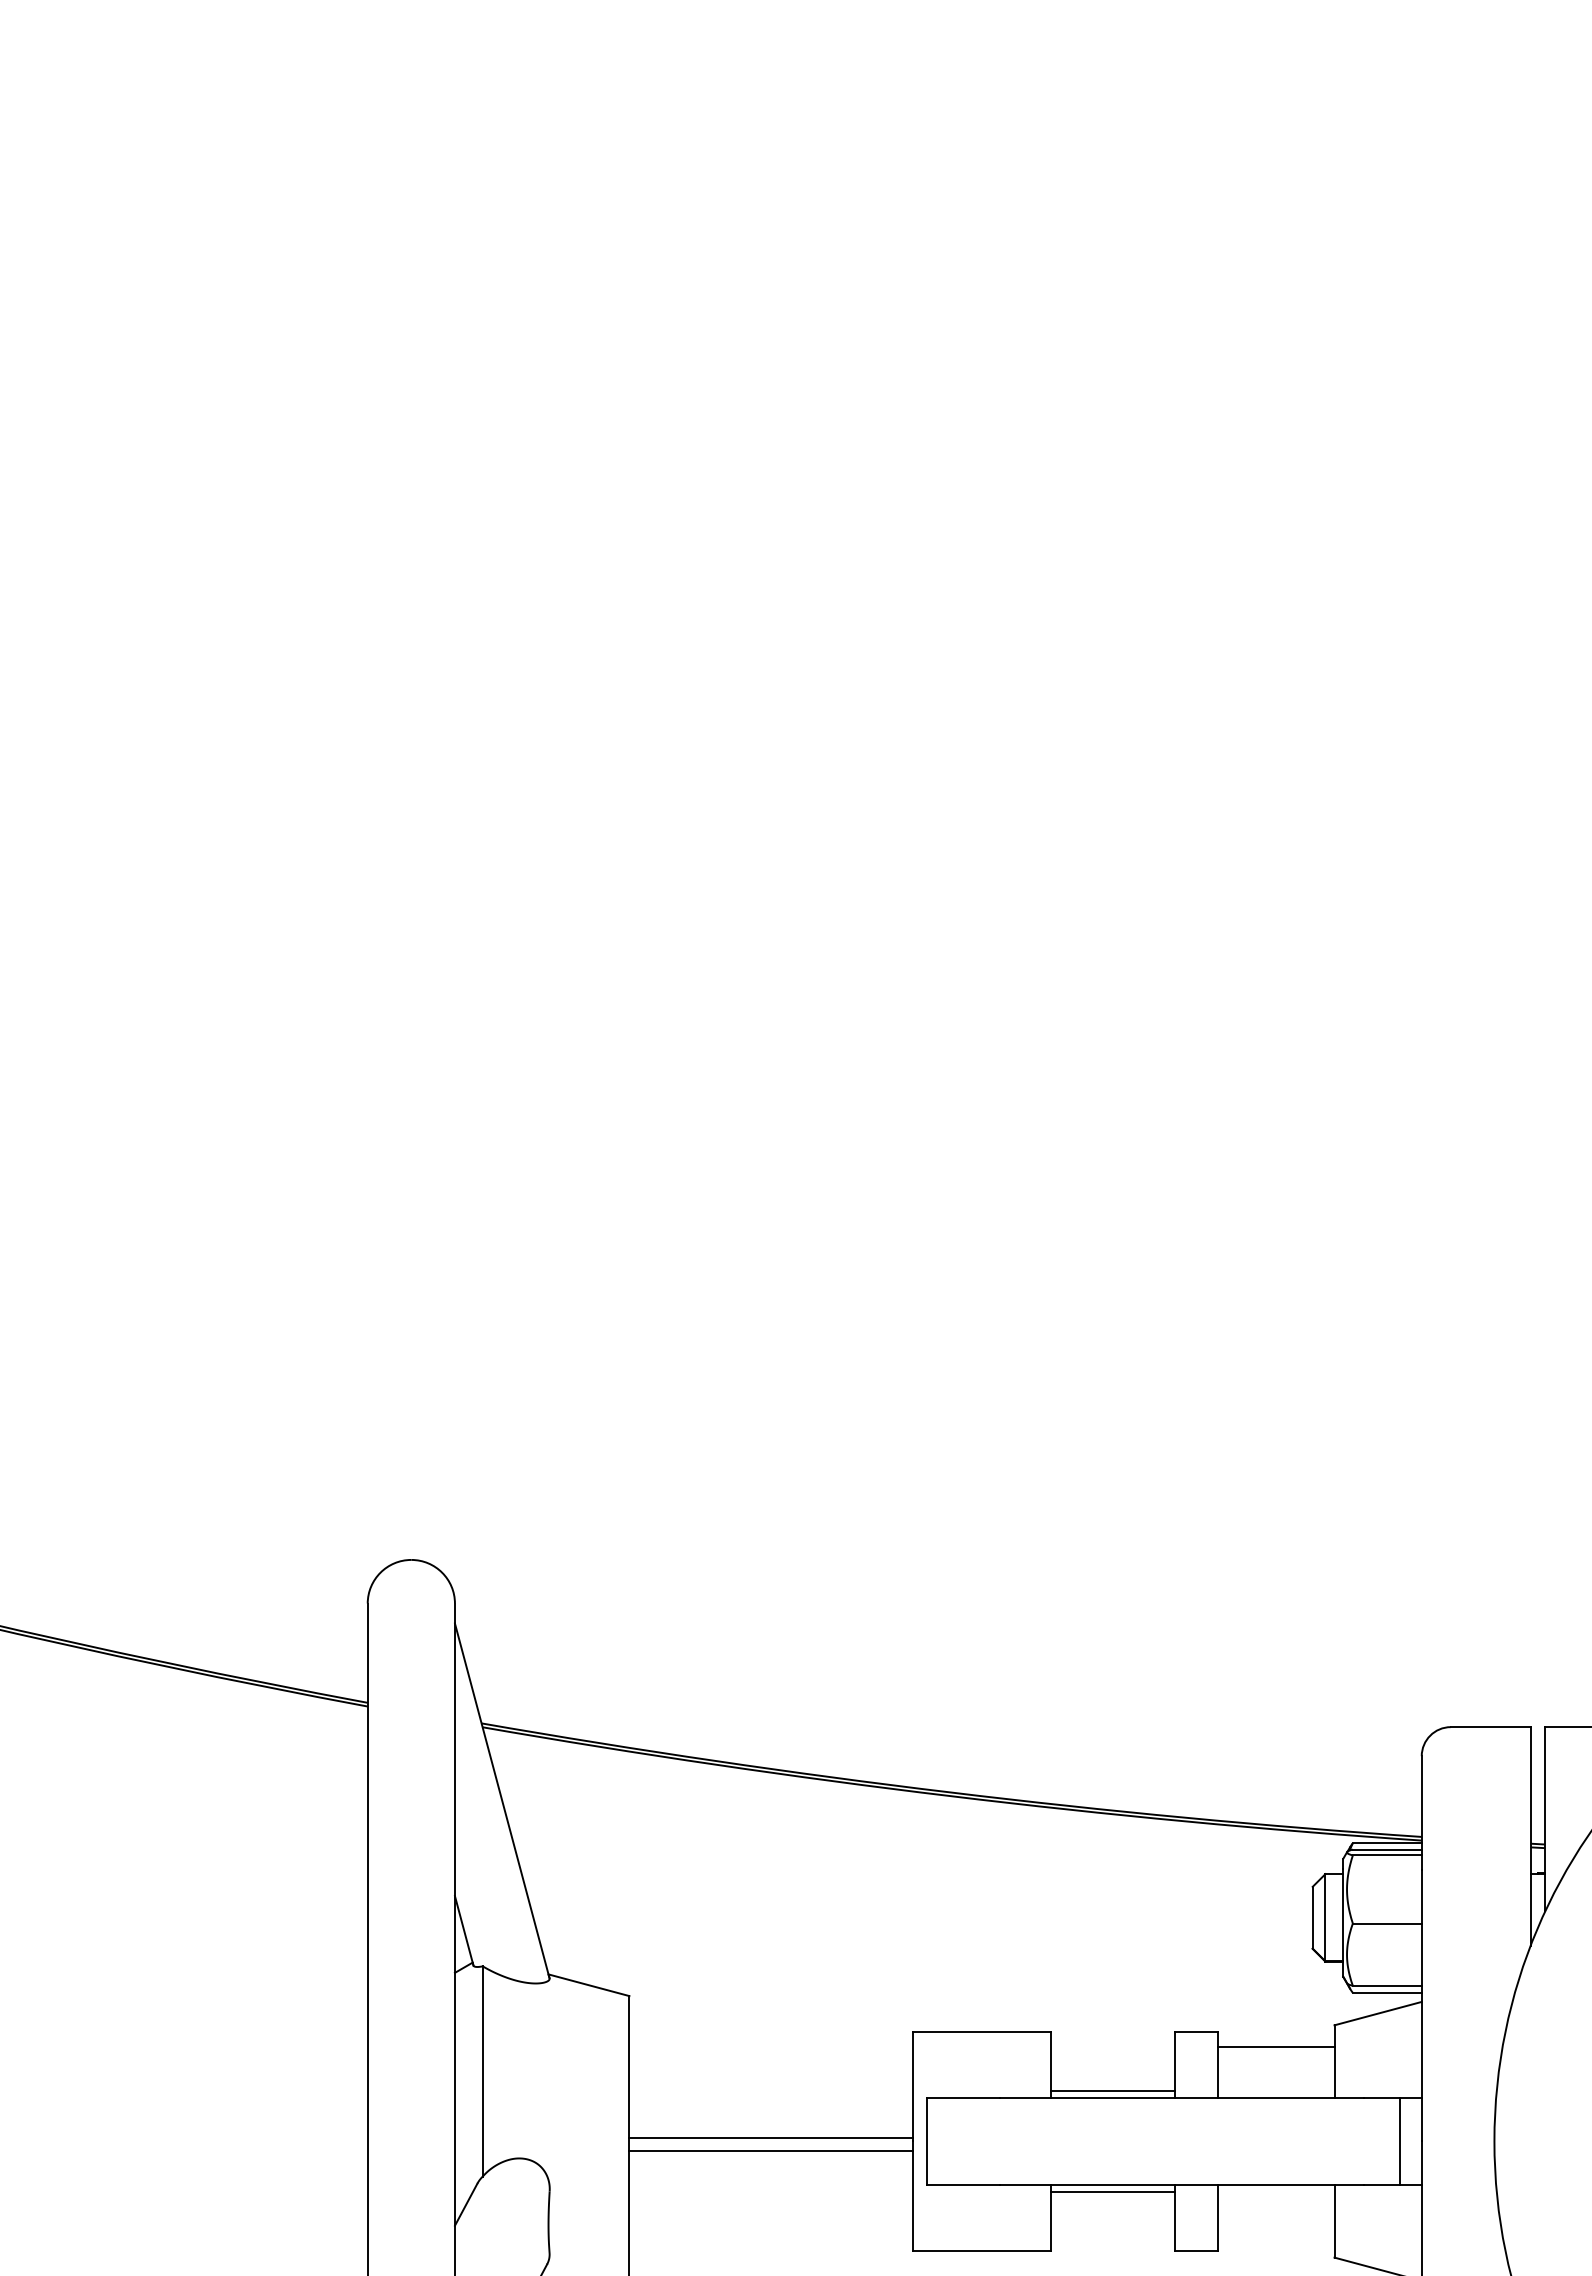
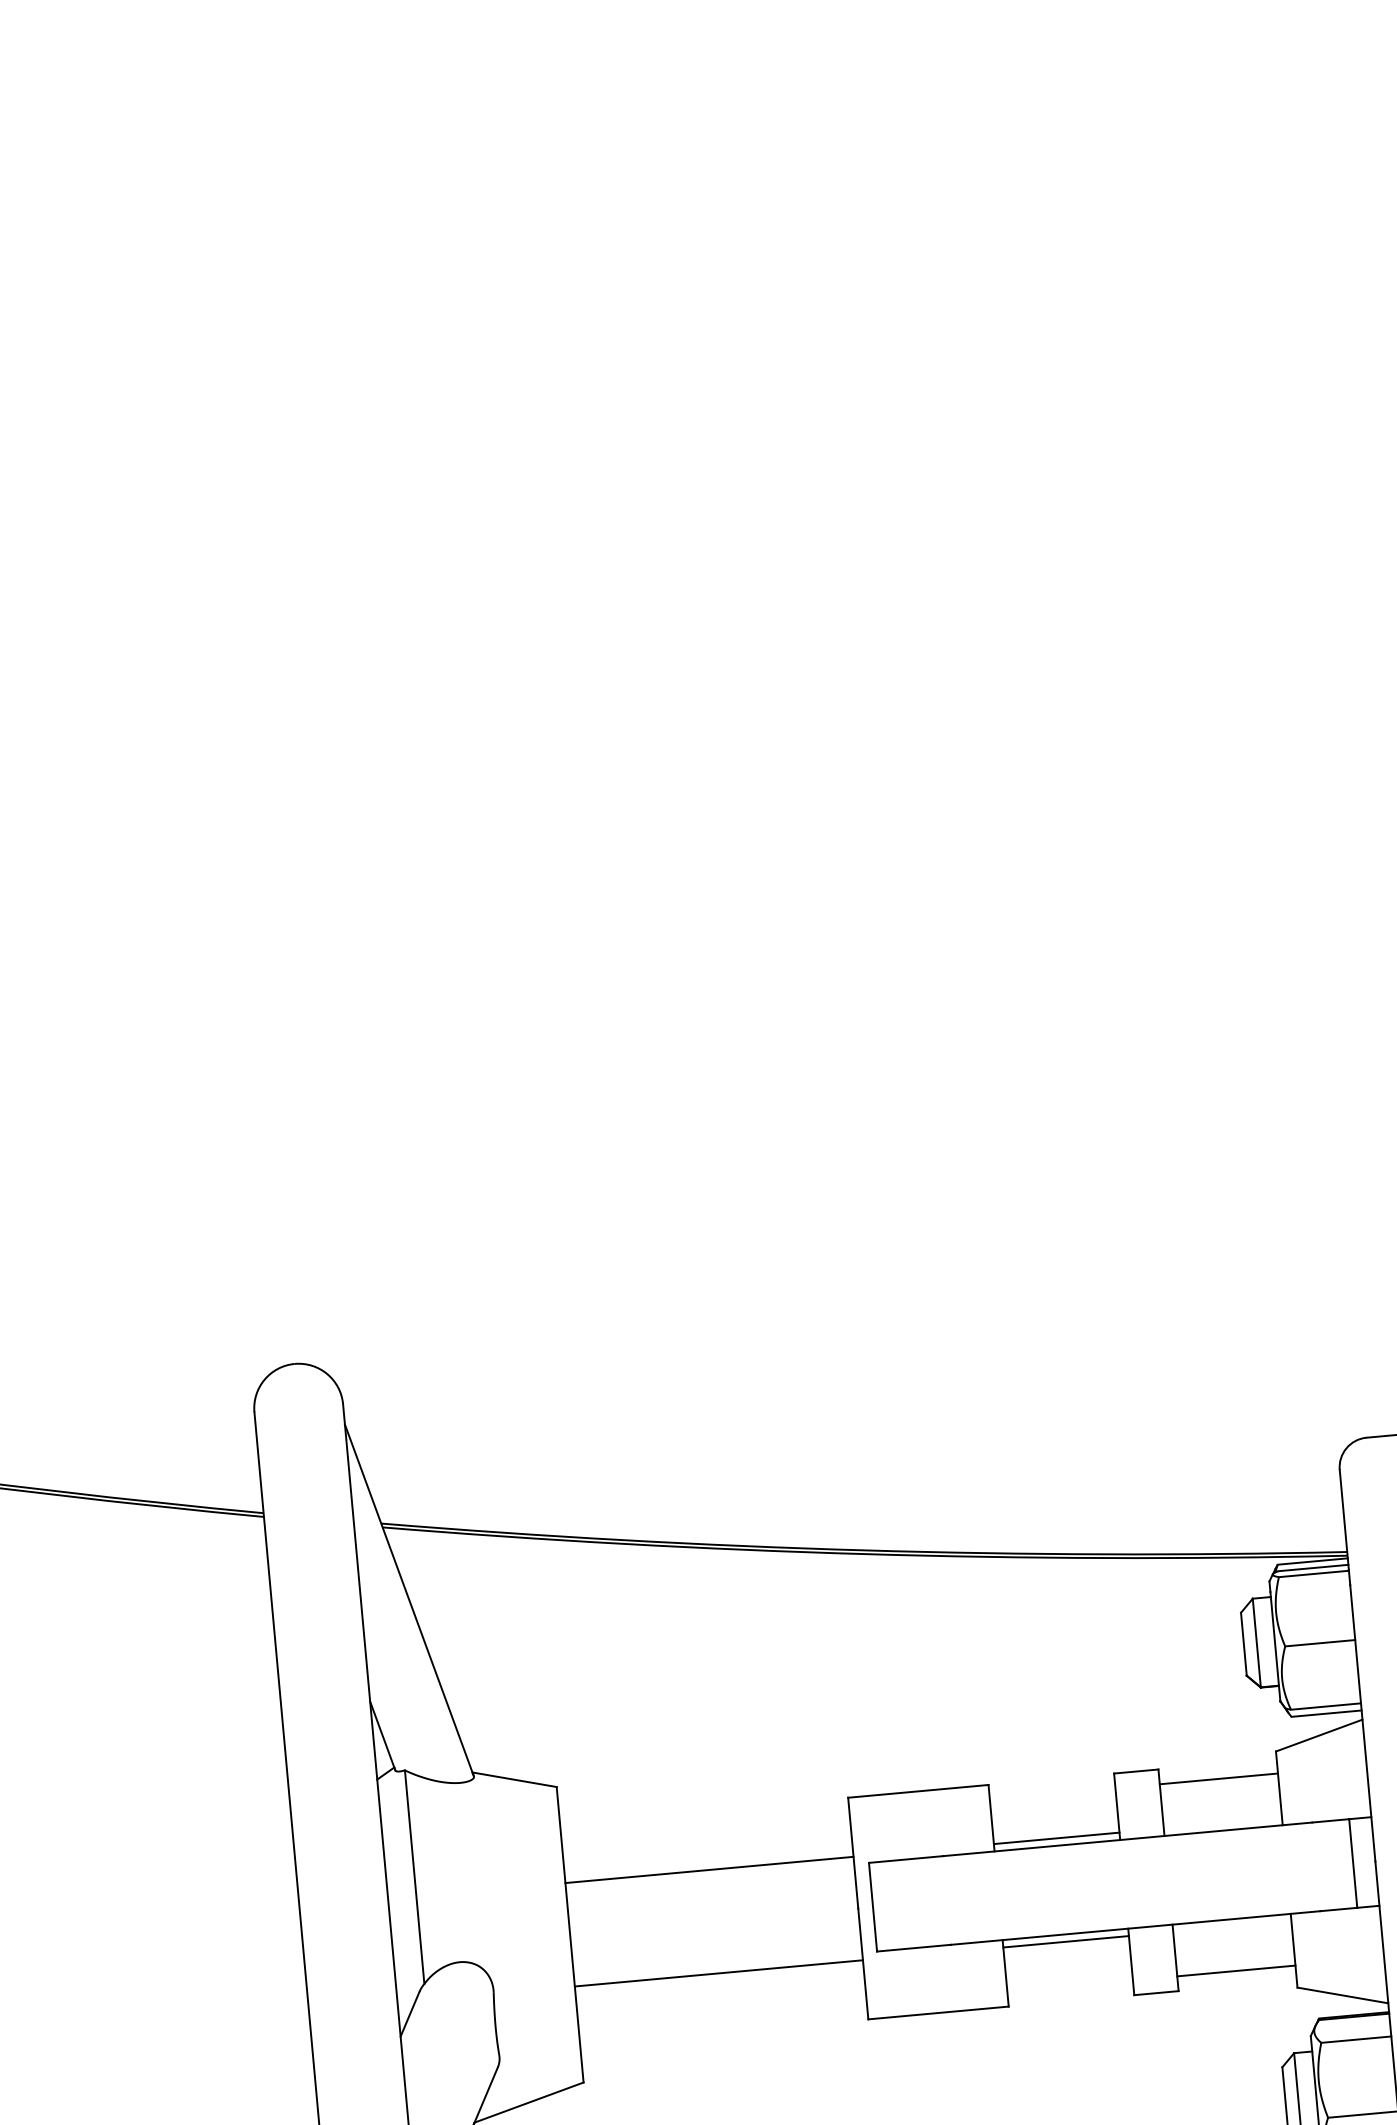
line: (770, 2138) -> (718, 1973), moved
line: (770, 2150) -> (708, 1869), moved
line: (1276, 2235) -> (1236, 1970), added

